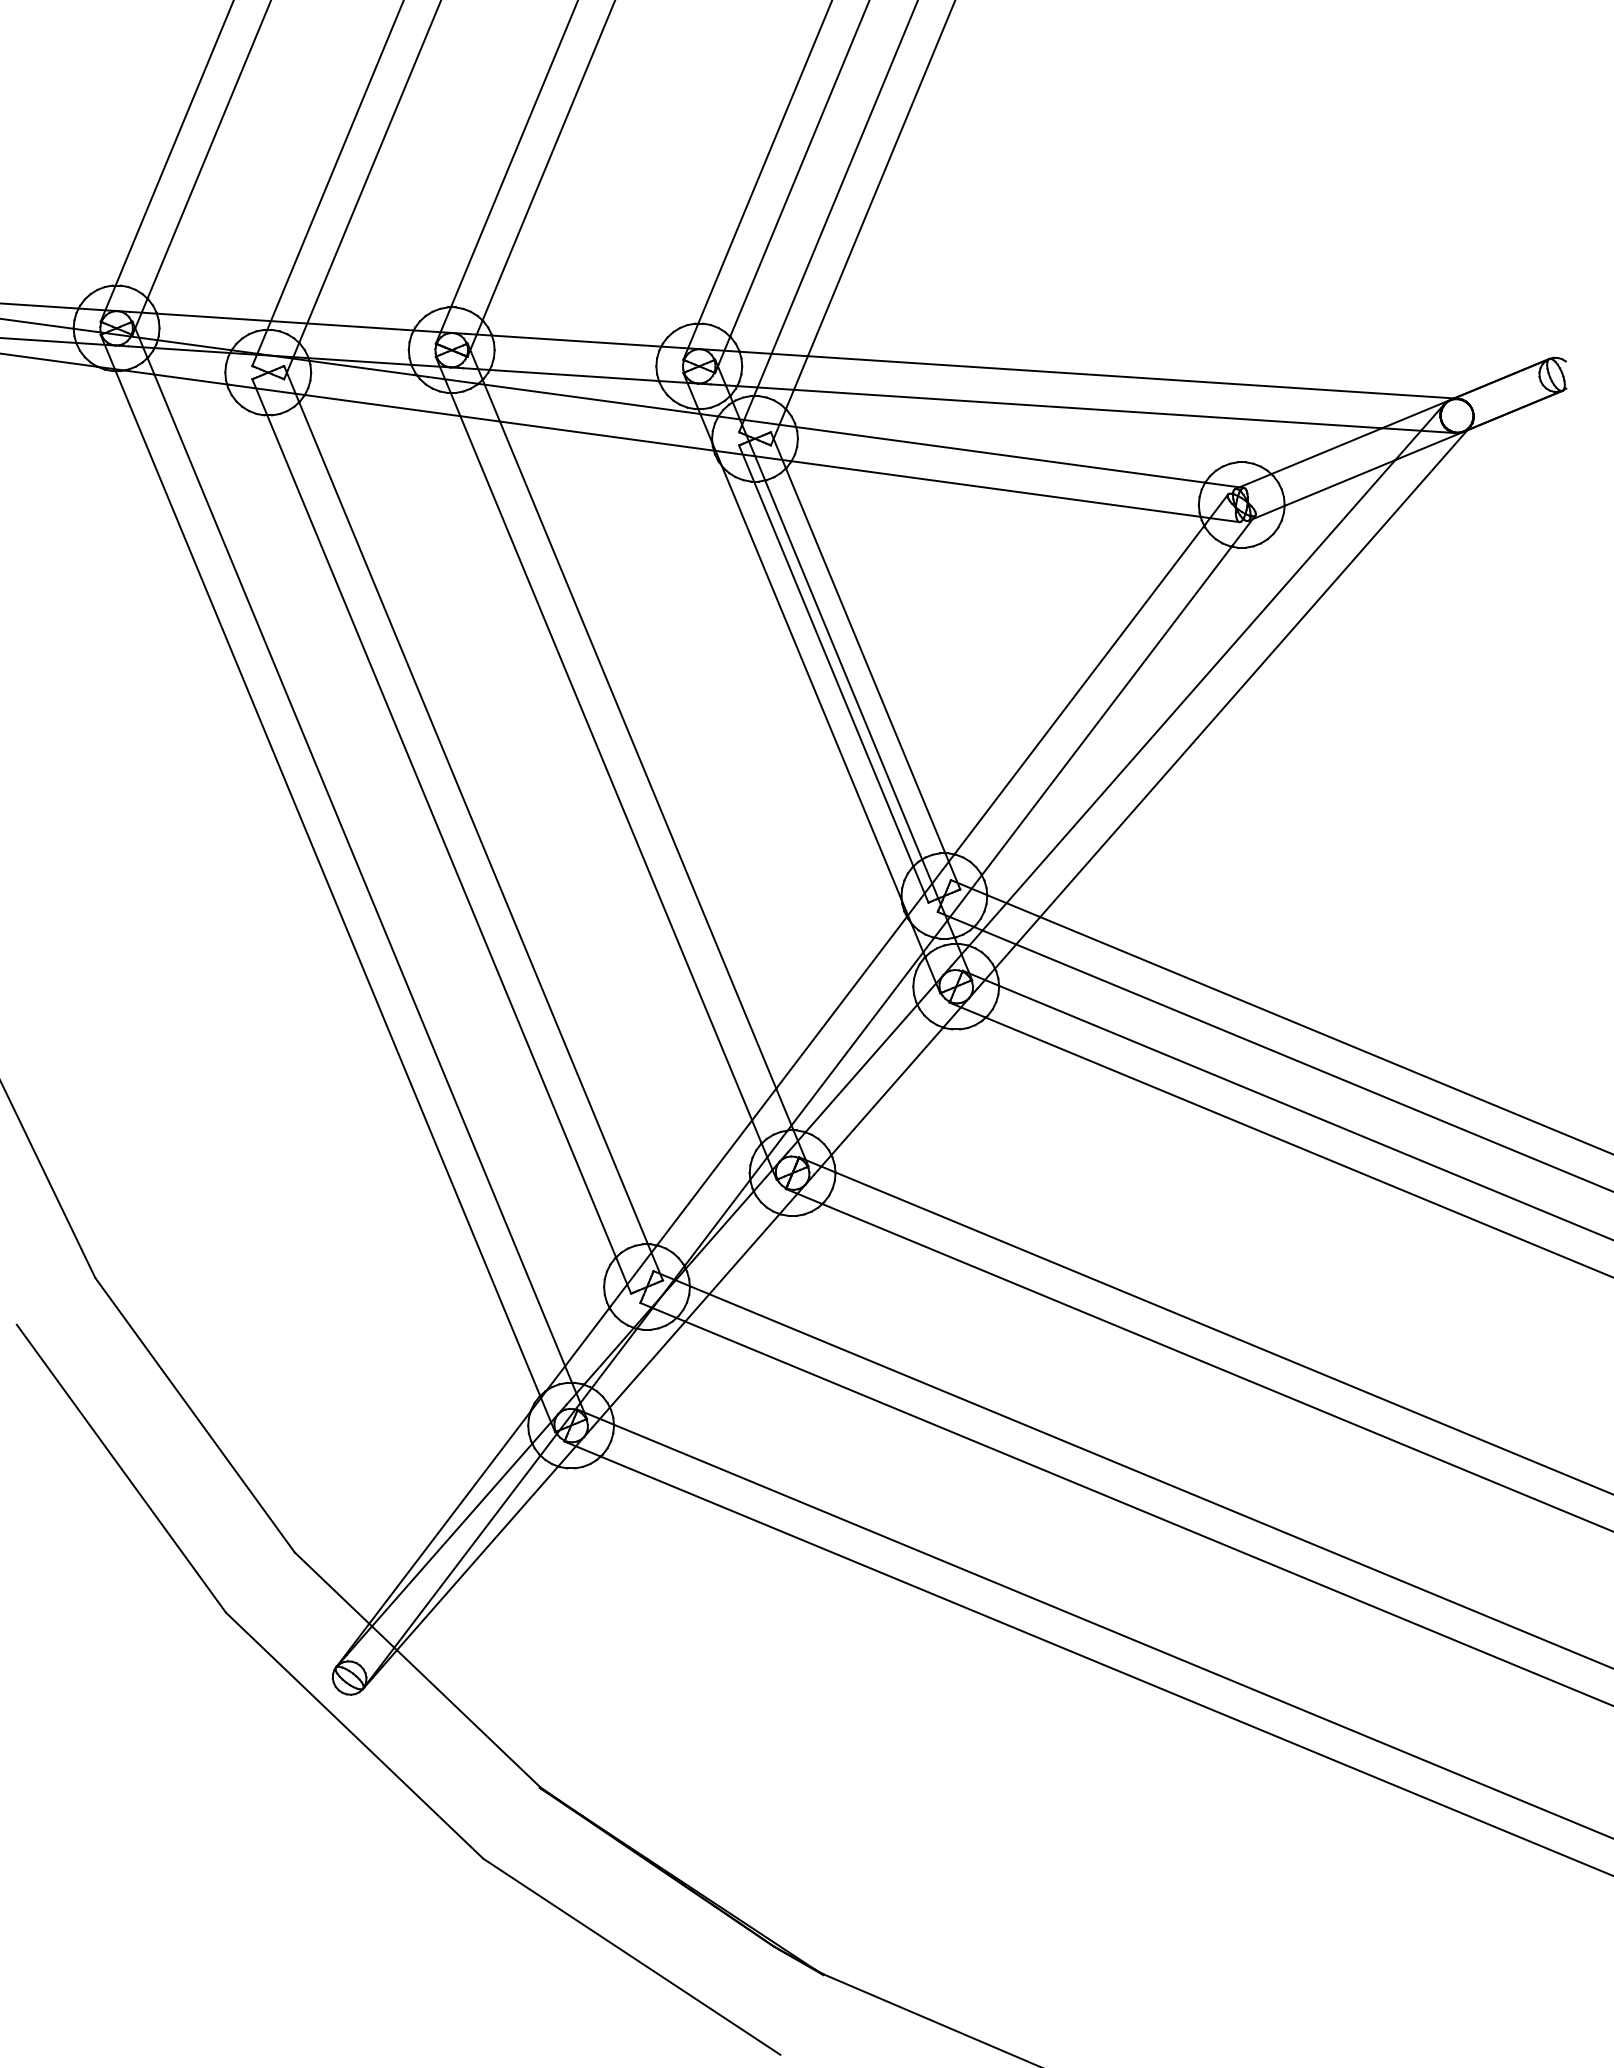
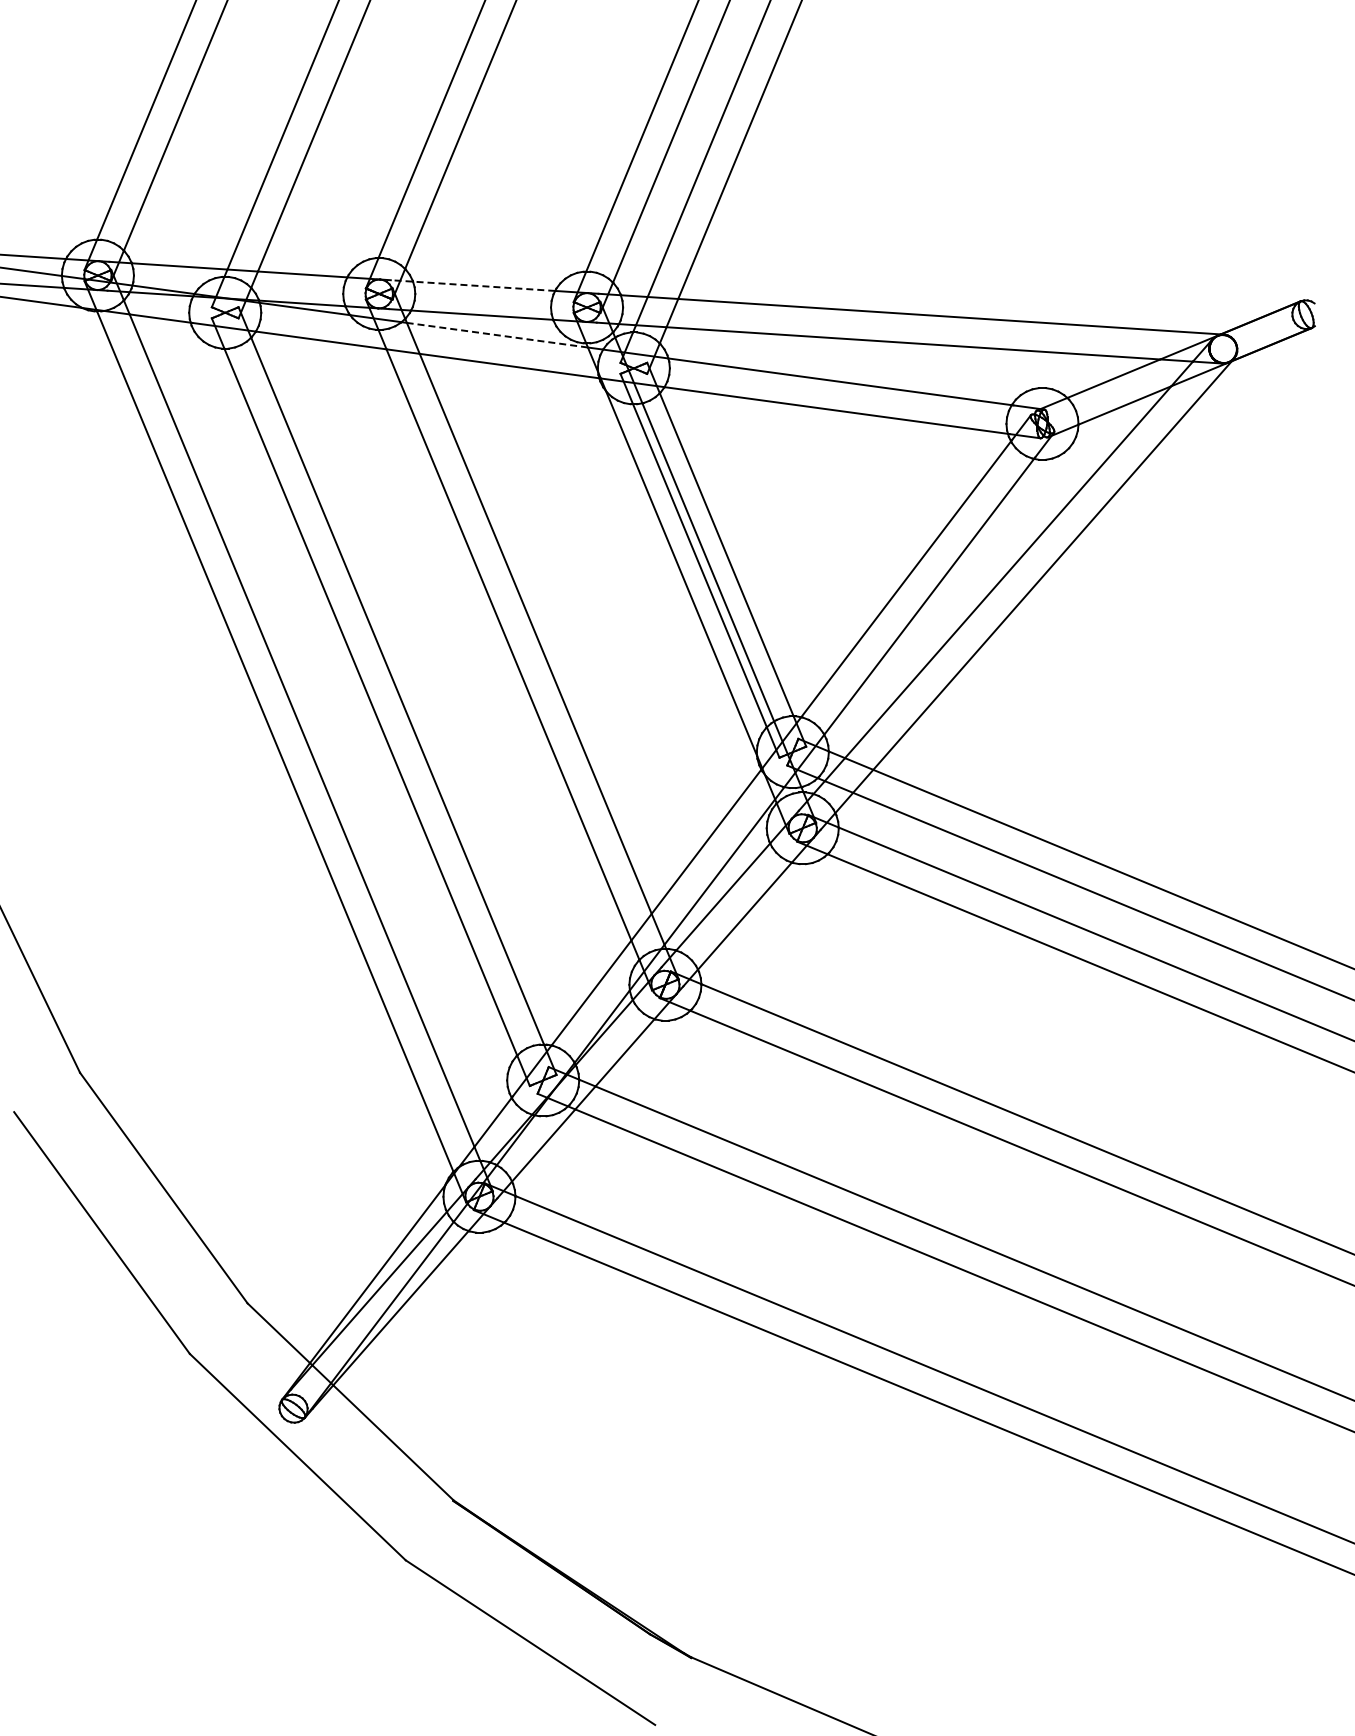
line: (562, 340) -> (472, 285), solid -> dashed
line: (591, 399) -> (496, 335), solid -> dashed

